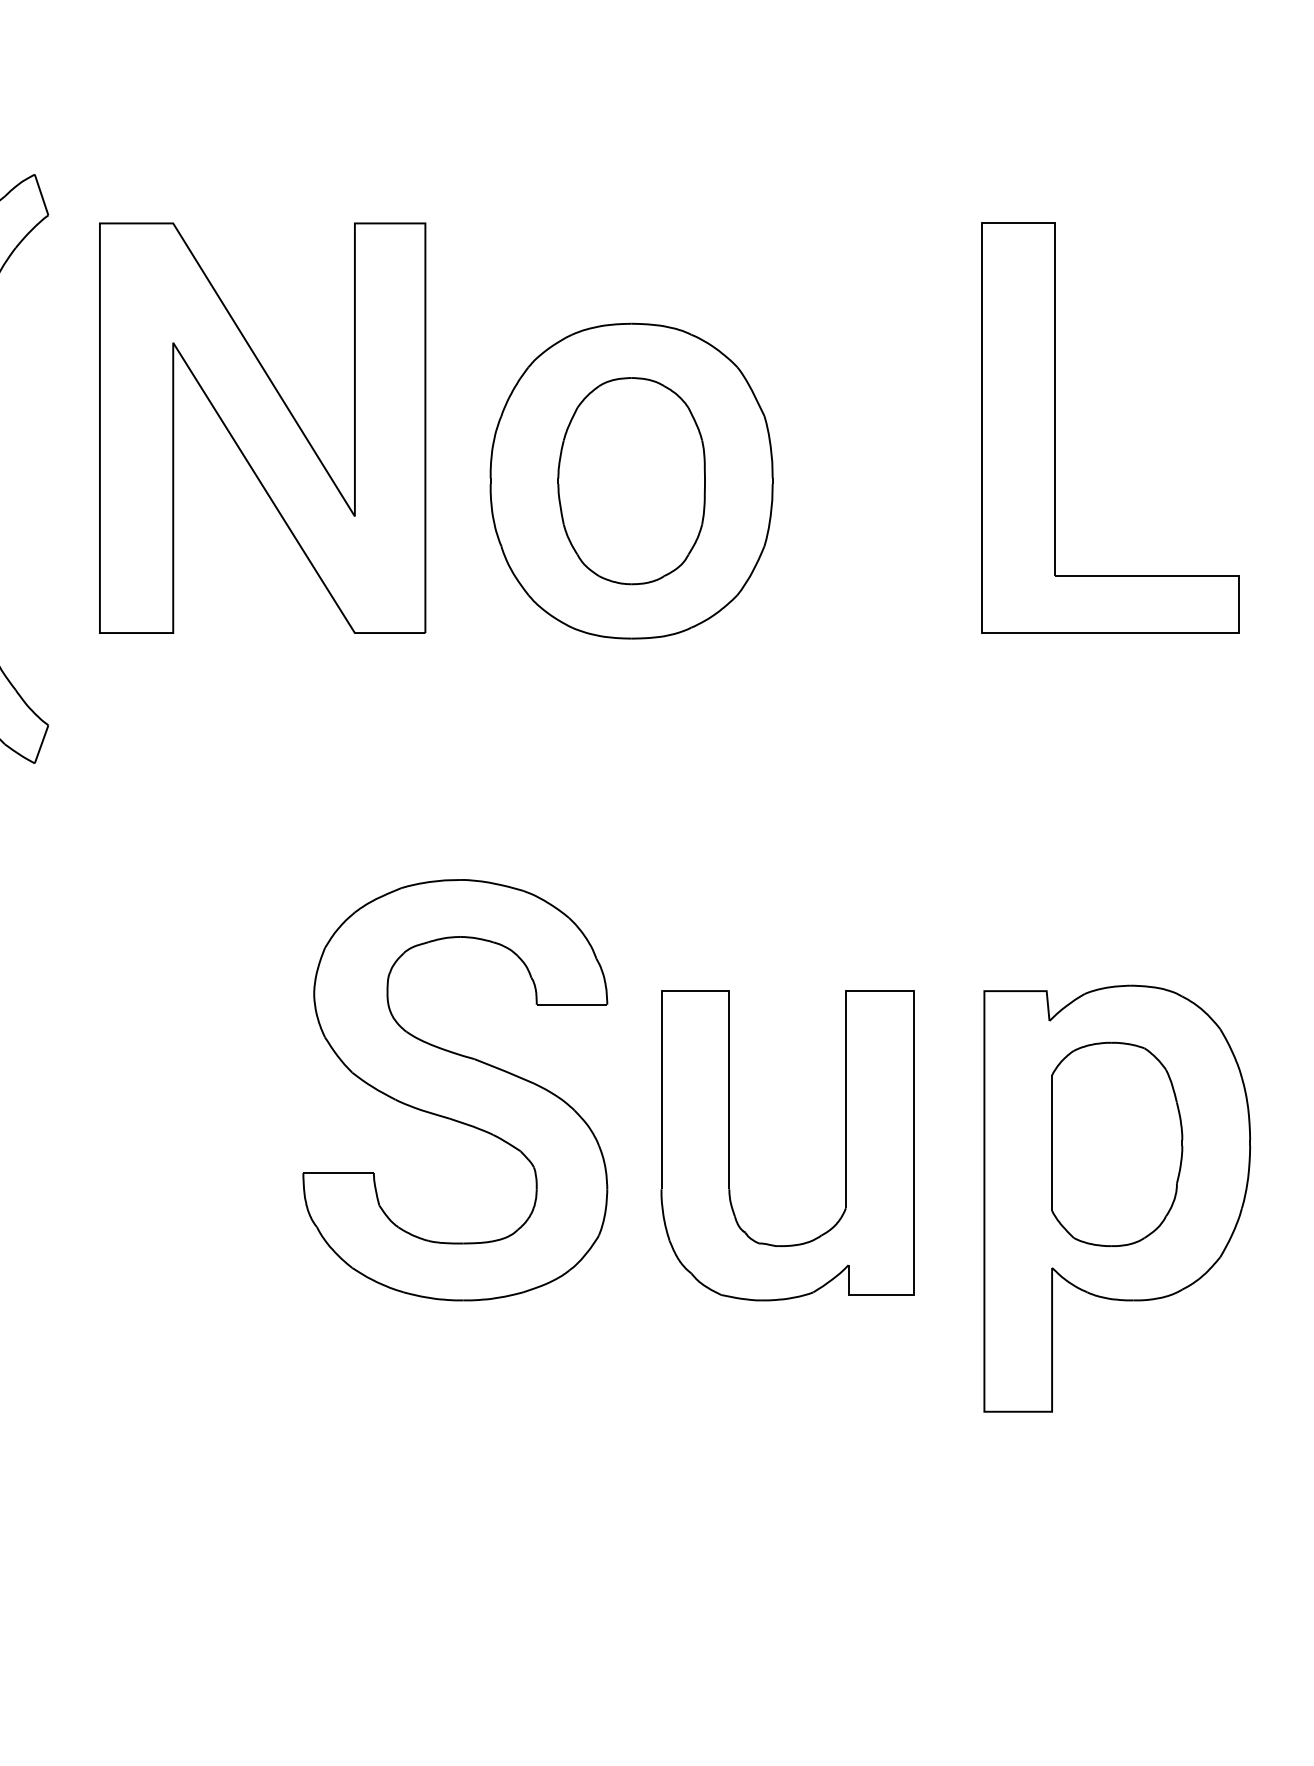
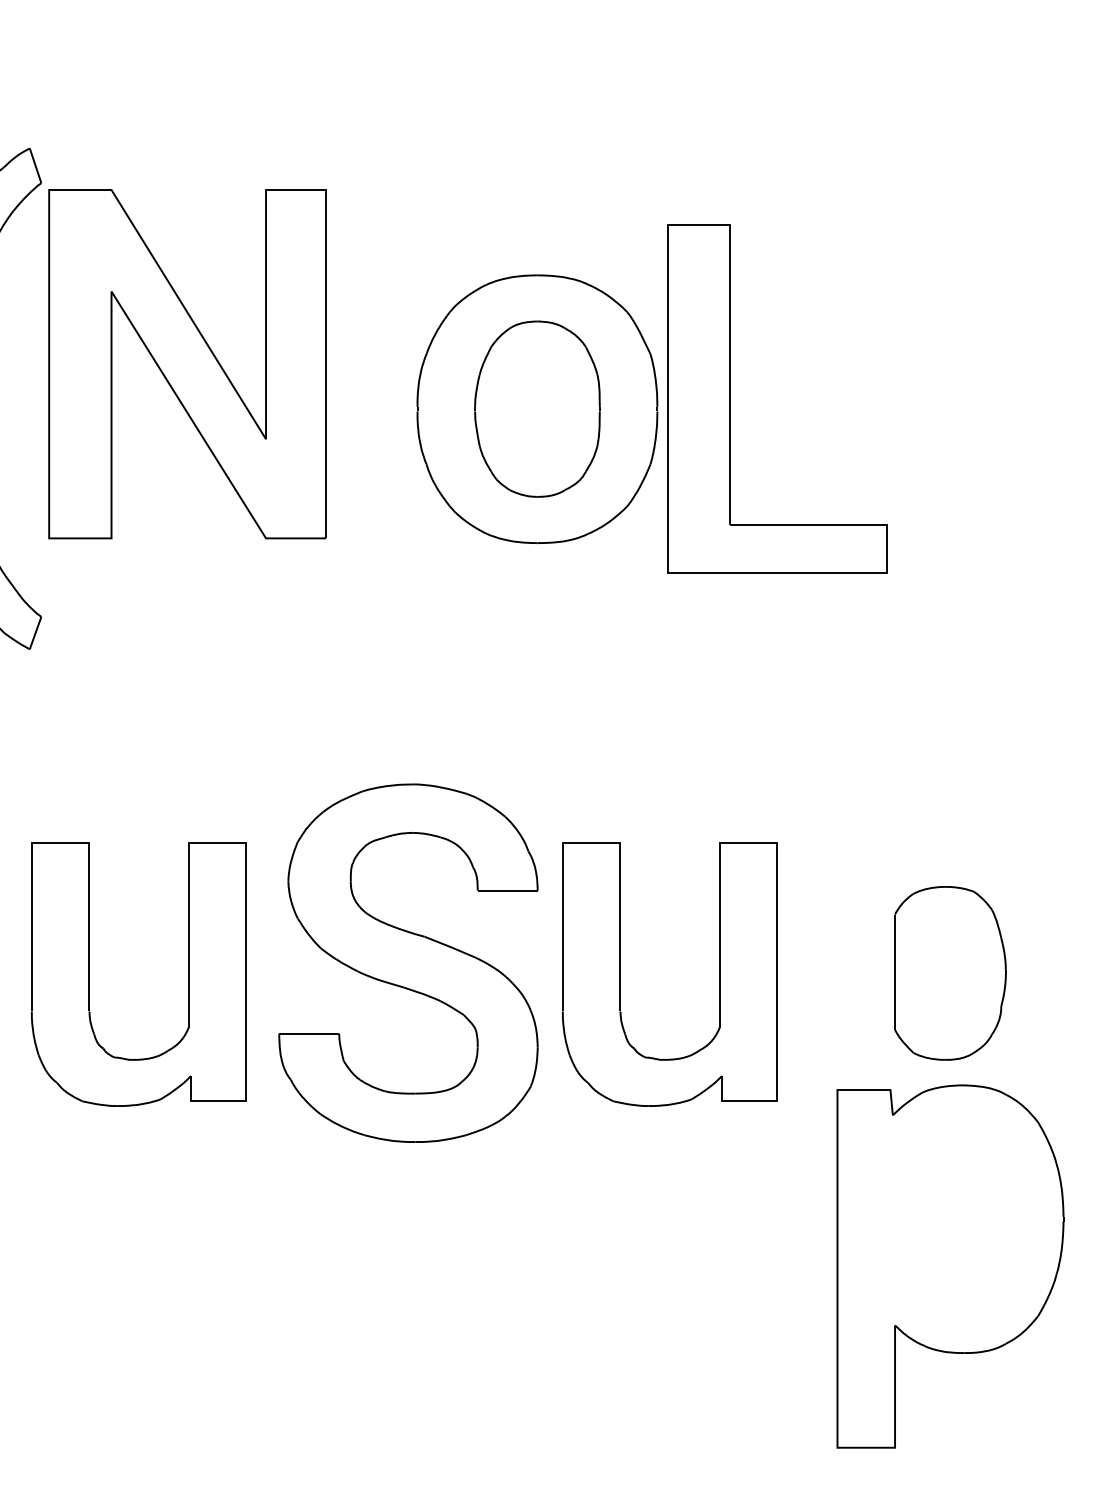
part: (1054, 427) -> (730, 398), moved
part: (262, 428) -> (187, 364), moved
part: (455, 1089) -> (408, 962), moved
part: (105, 1145) -> (89, 974), added
part: (1117, 1198) -> (950, 1266), moved

